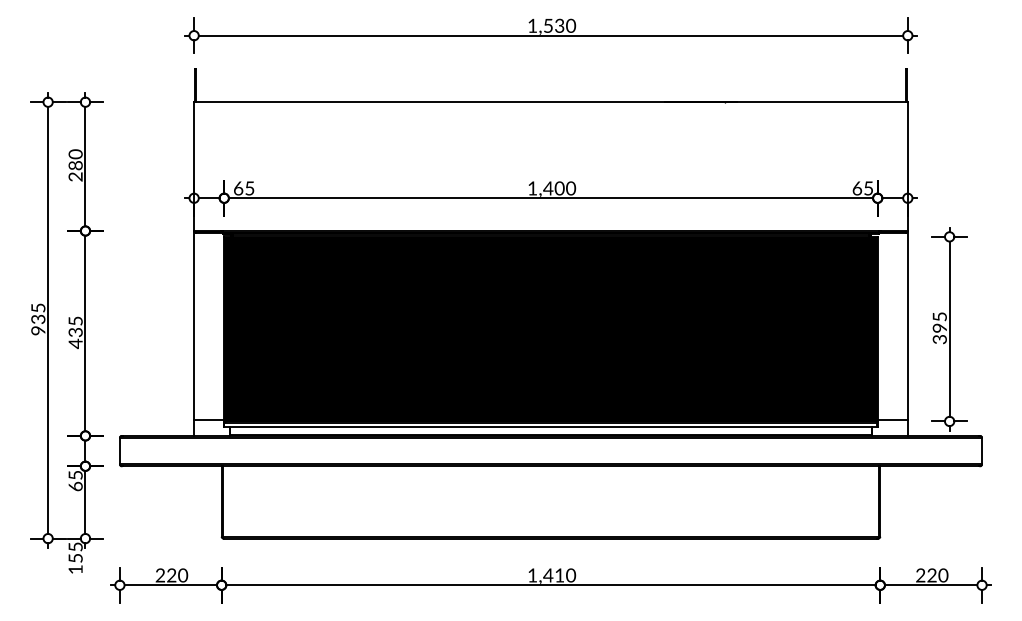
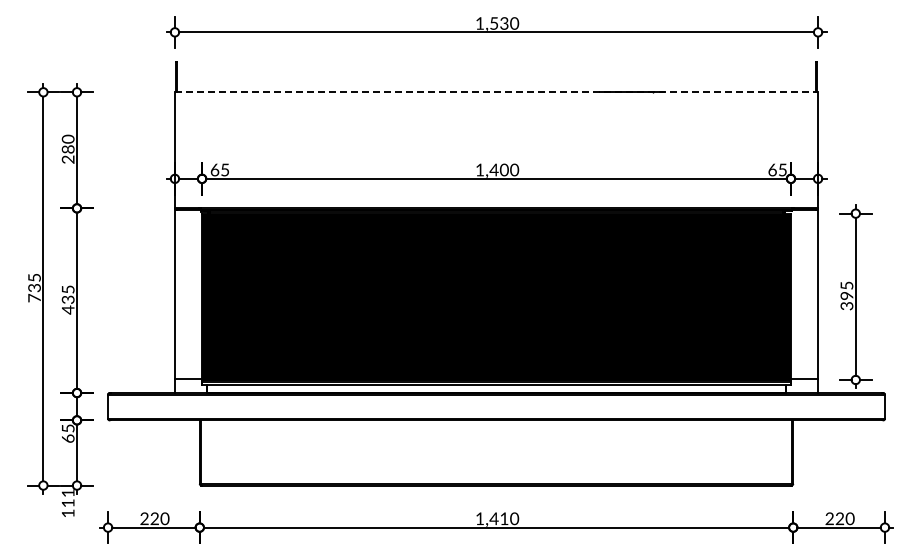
line: (550, 102) -> (496, 92), solid -> dashed
text: (38, 329) -> (34, 297), 935 -> 735
text: (75, 552) -> (68, 498), 155 -> 111

